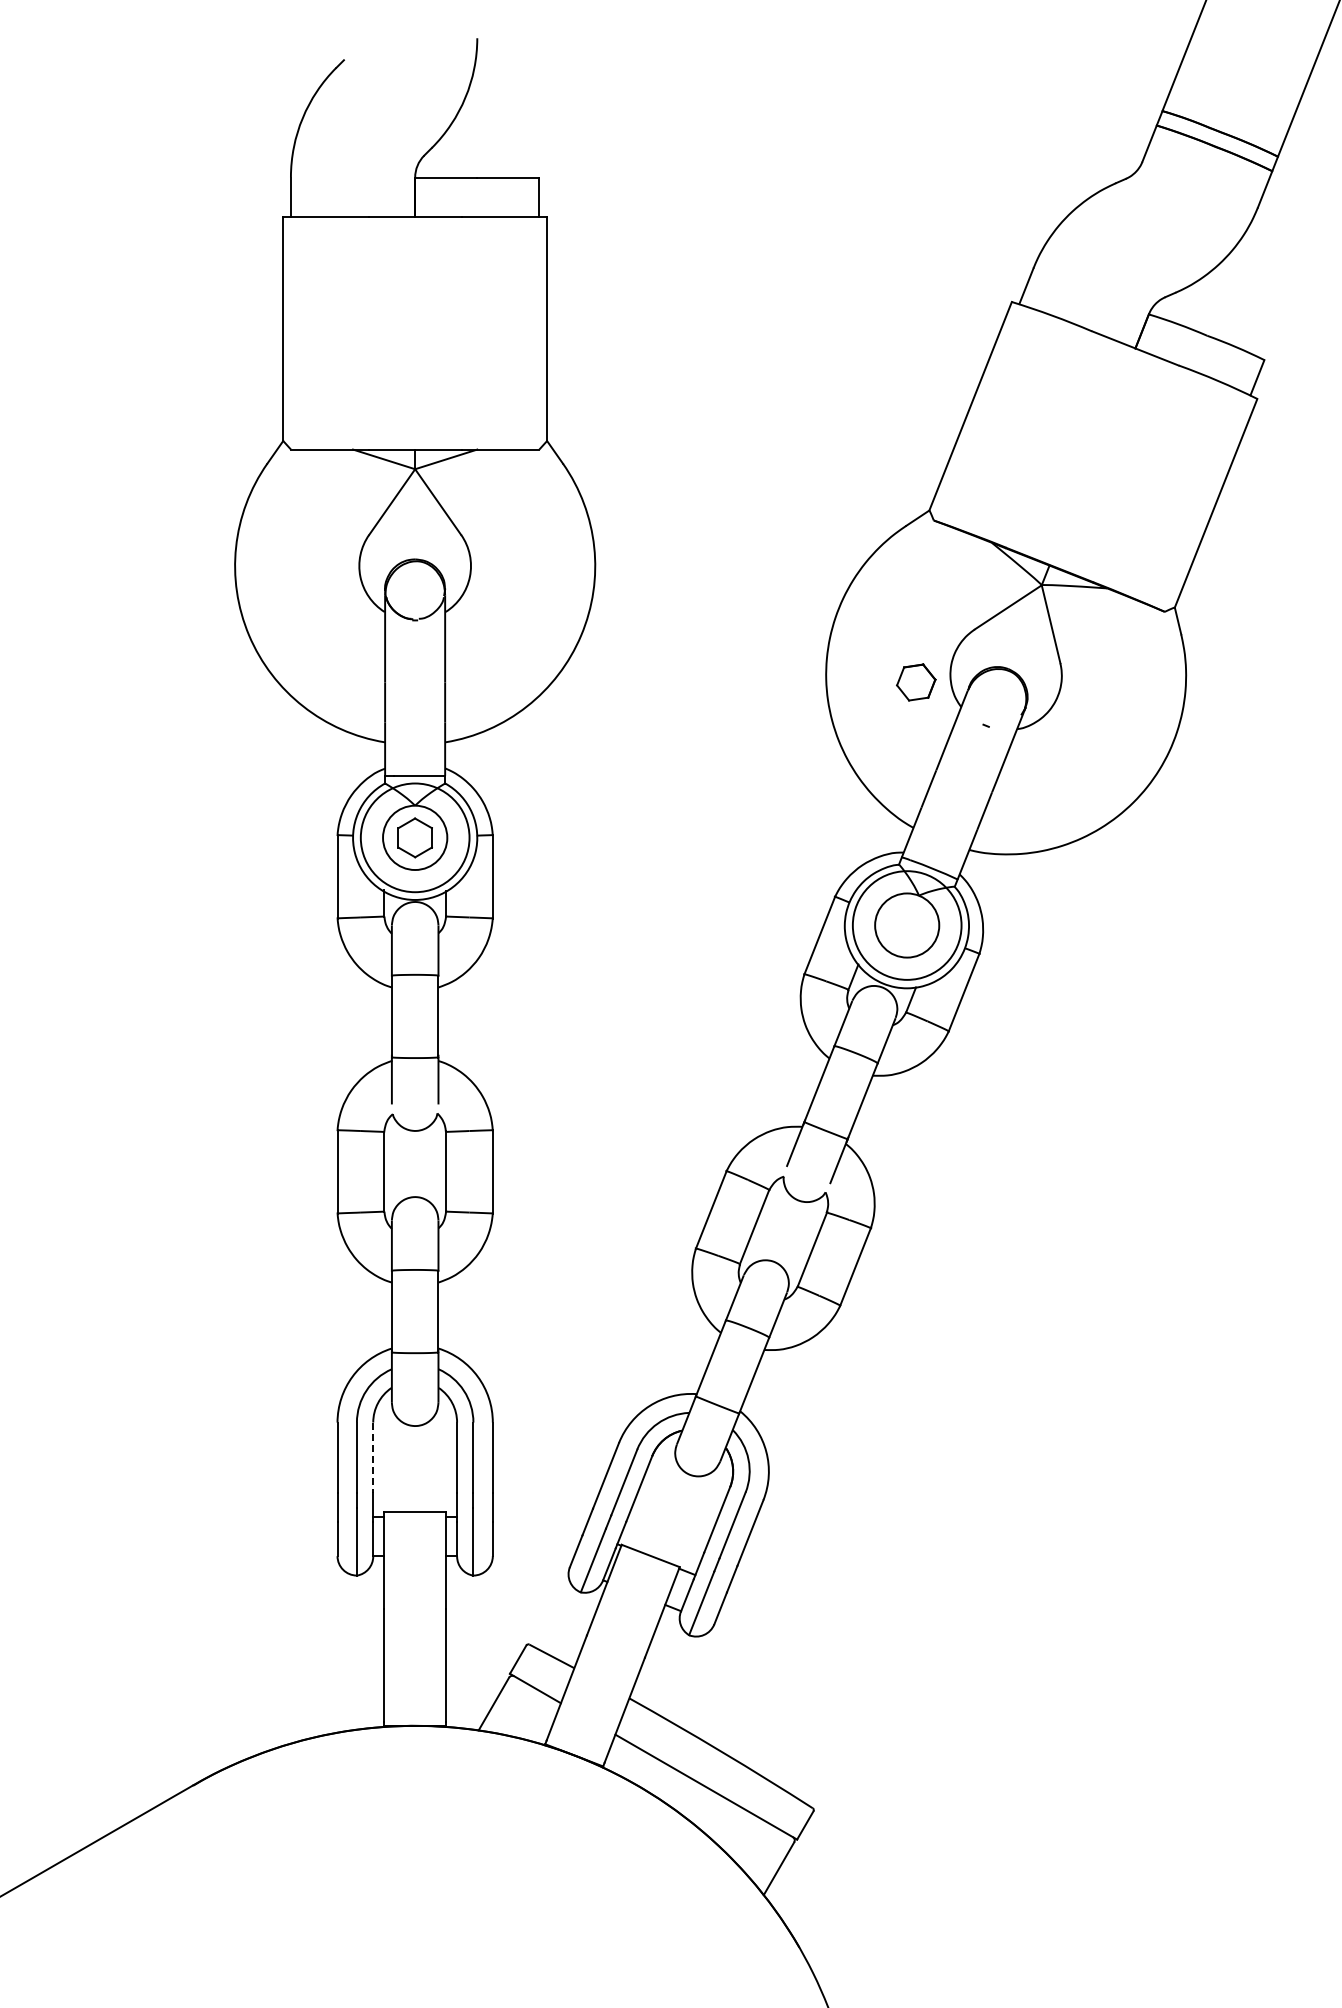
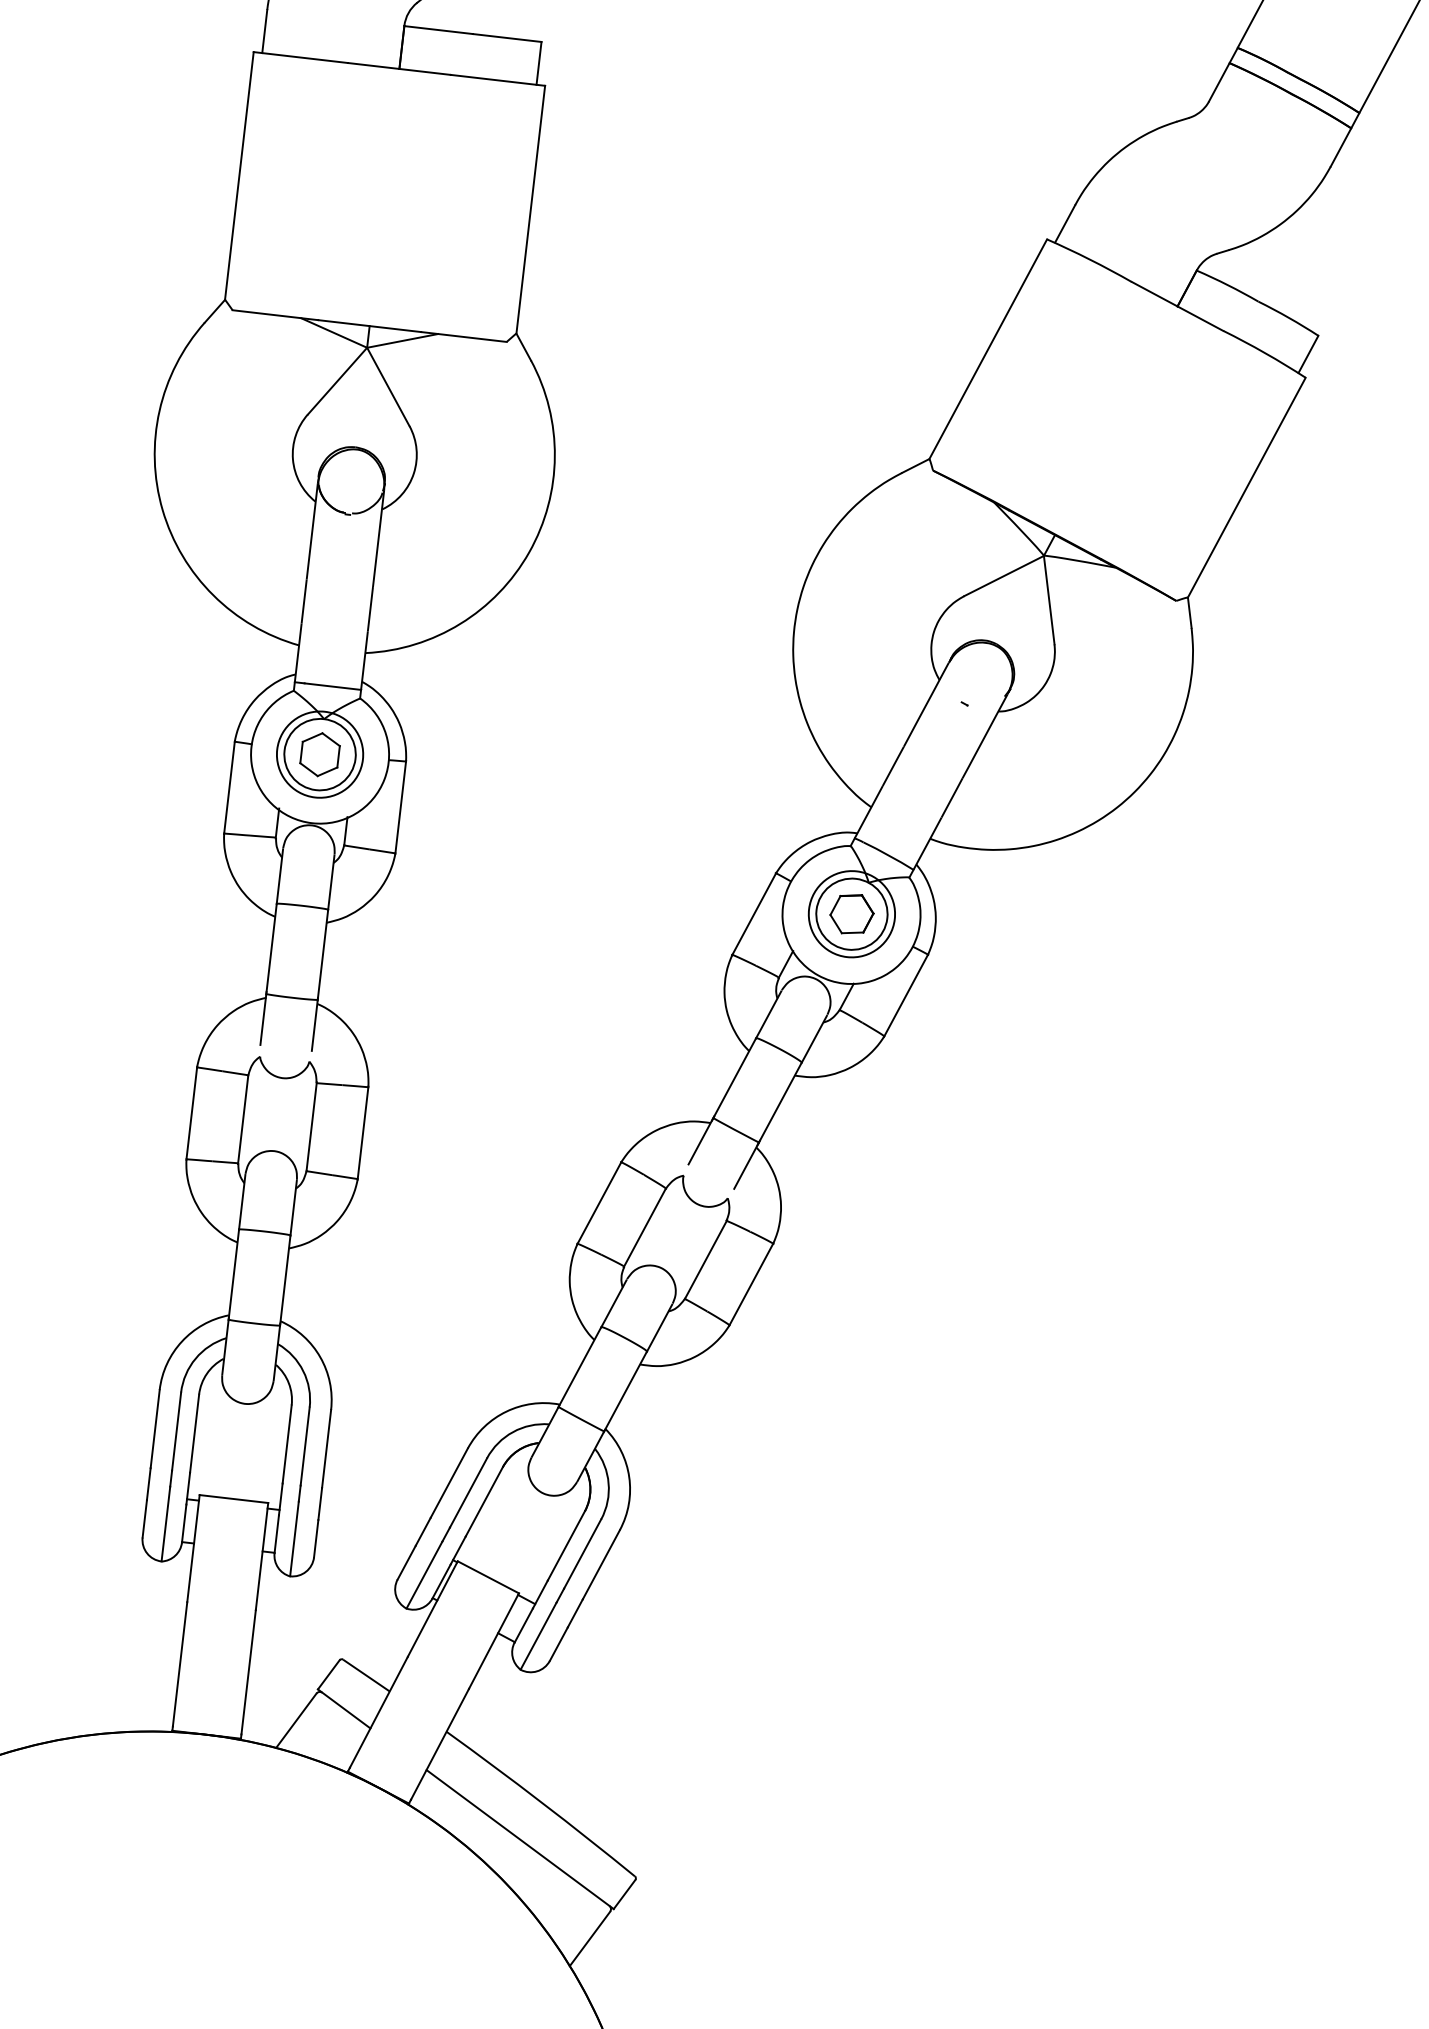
part: (916, 682) -> (852, 914), moved
circle: (415, 837) -> (320, 754), size x0.71
circle: (907, 925) -> (852, 914), size x0.71
line: (373, 1458) -> (194, 1434), dashed -> solid

